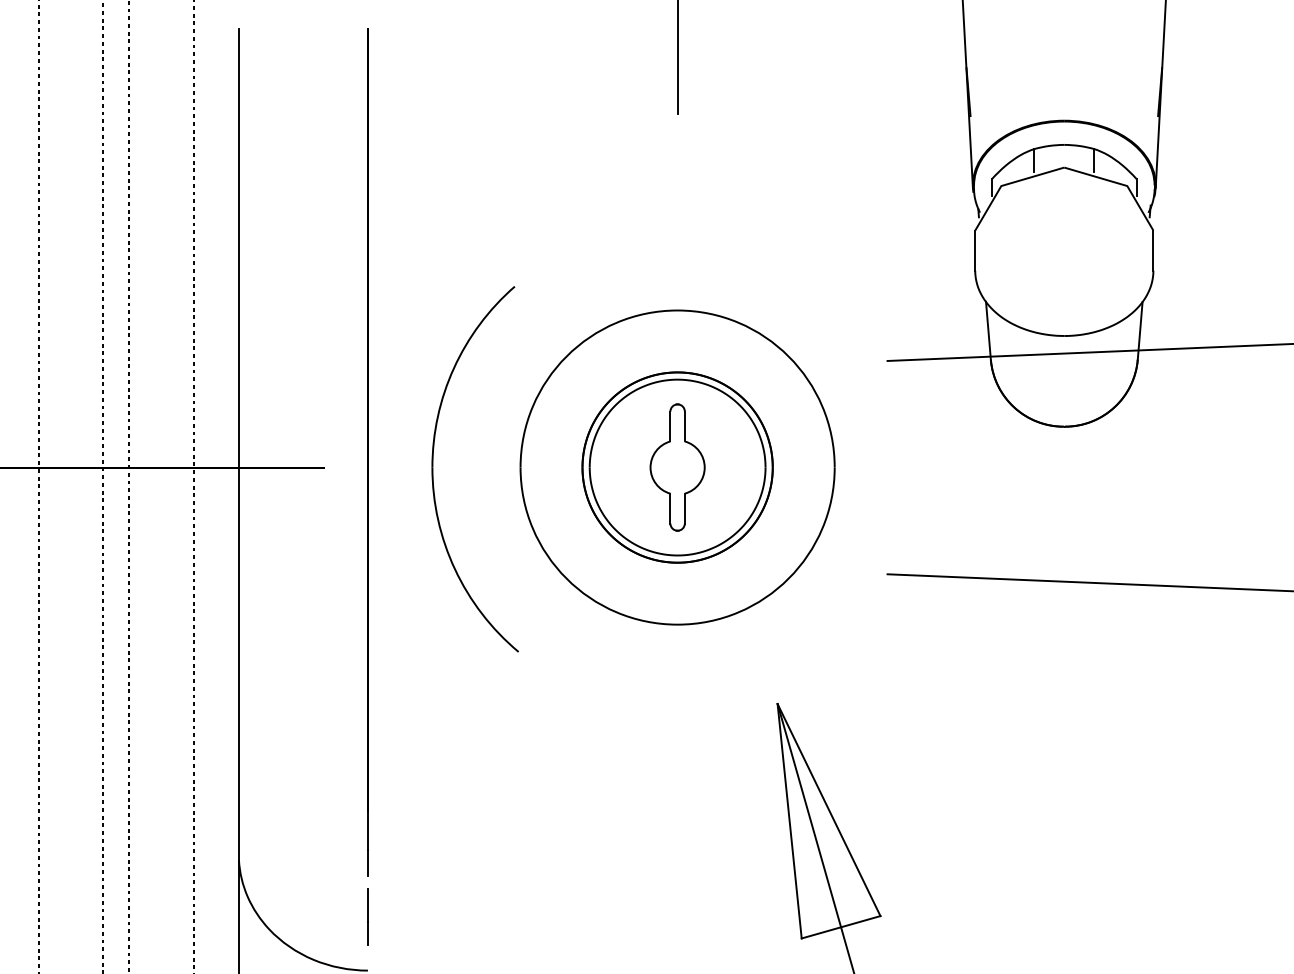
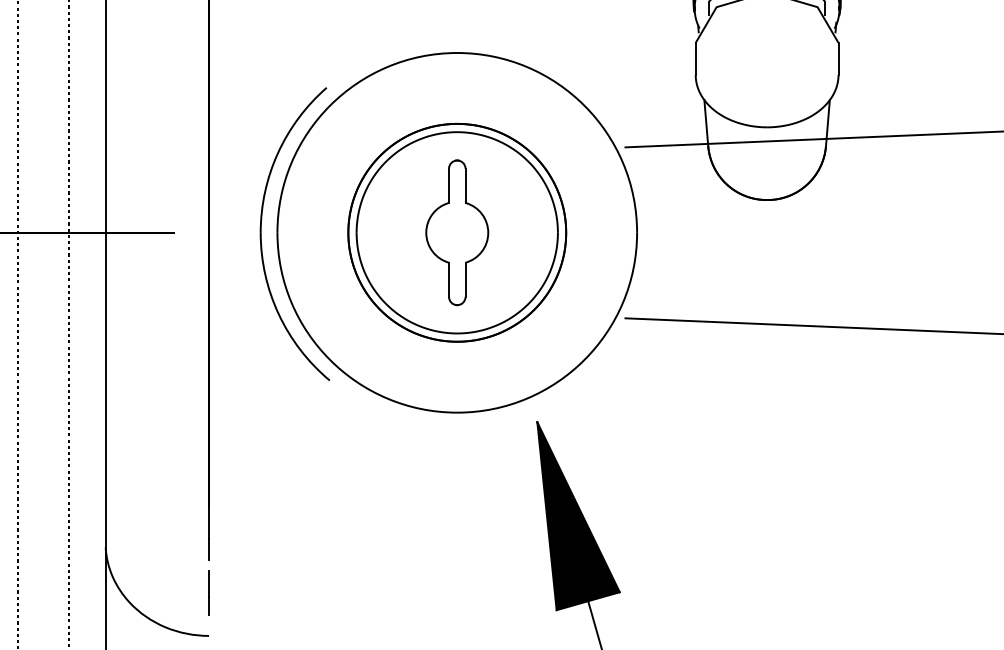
part: (677, 467) -> (457, 232), size x1.43
fill: (828, 821) -> (578, 516), added

